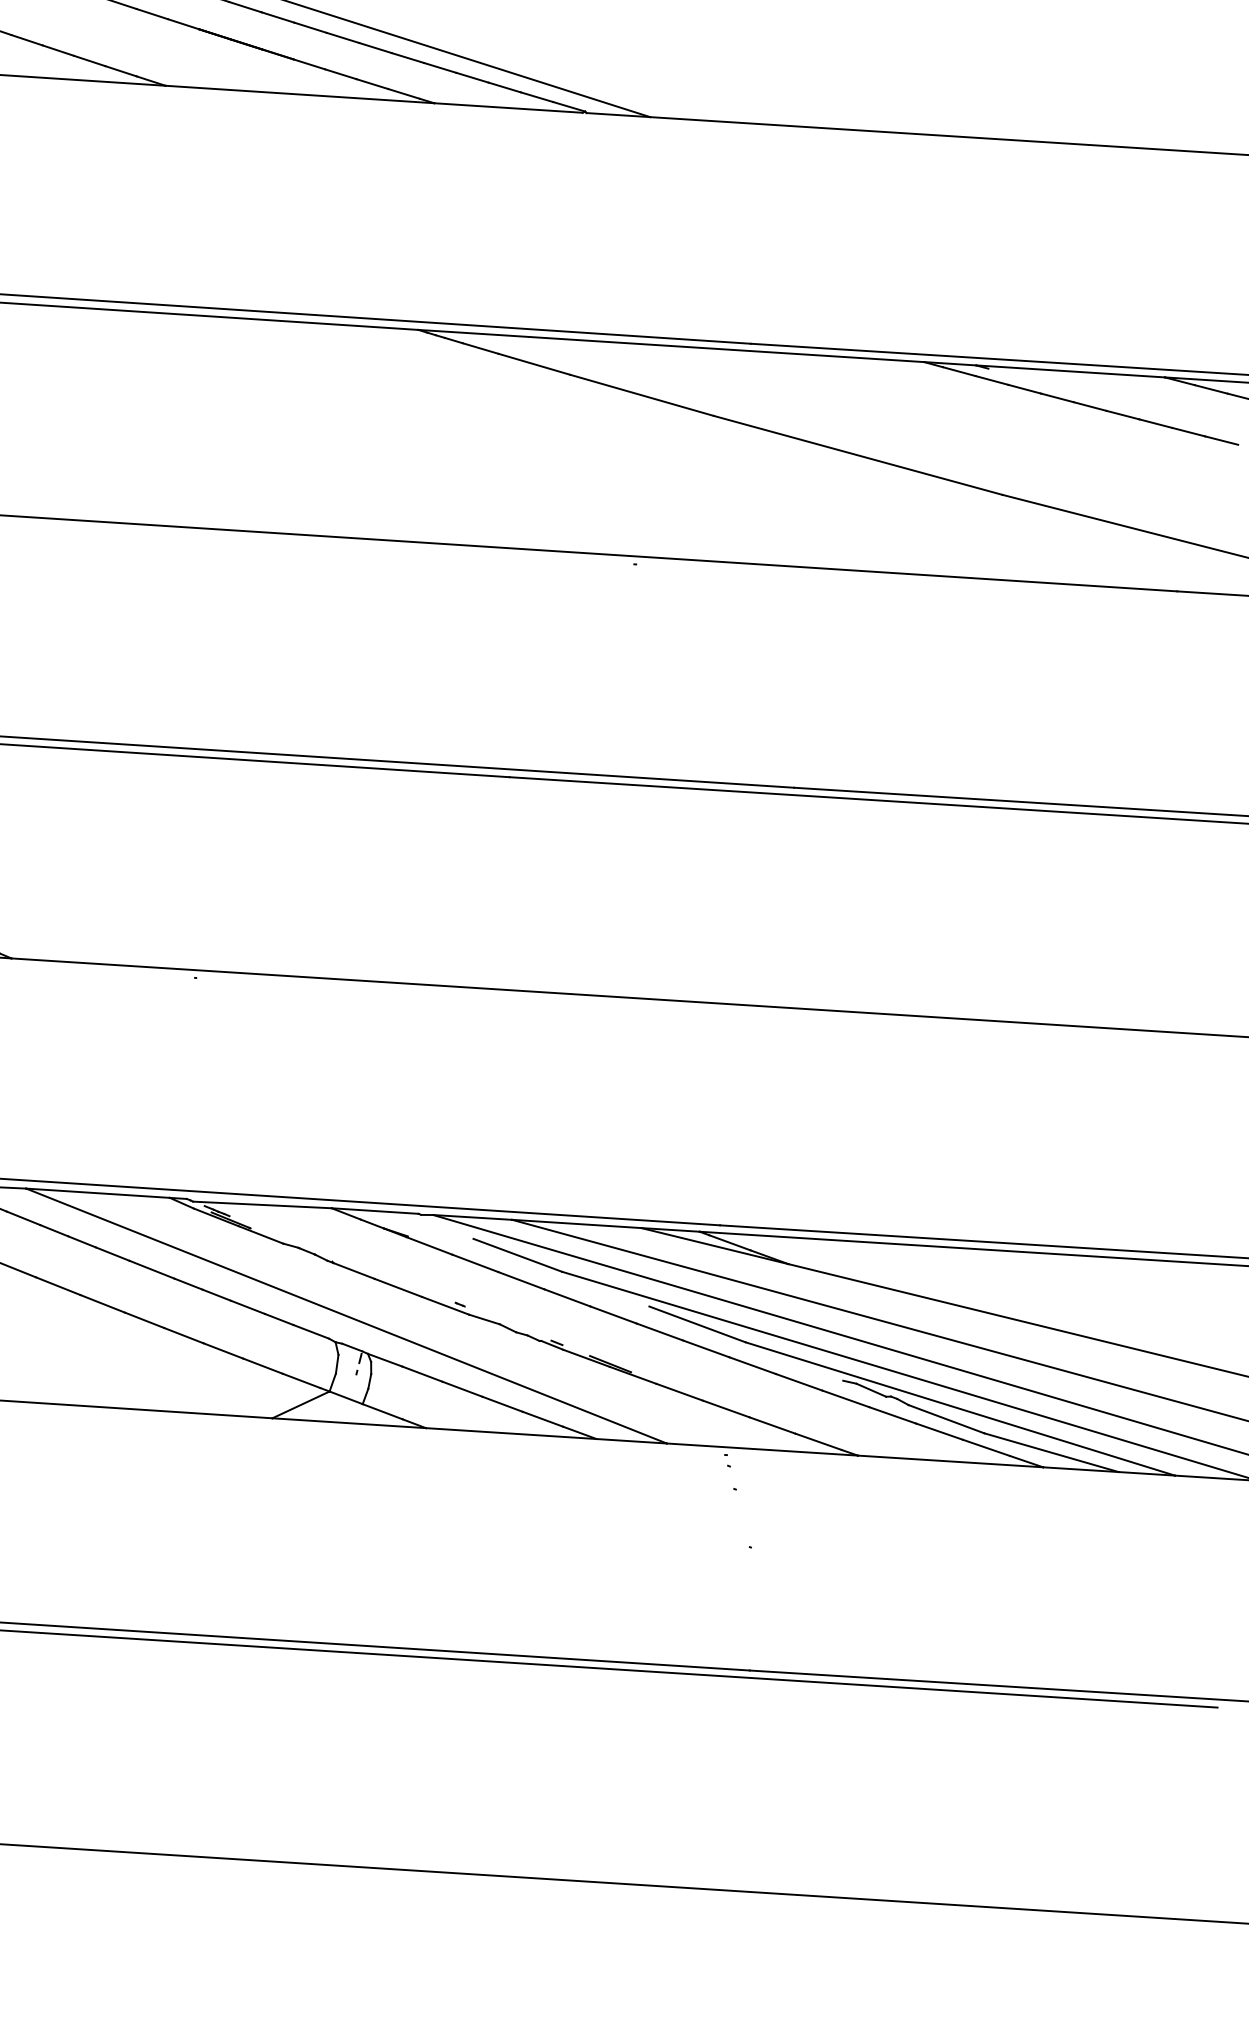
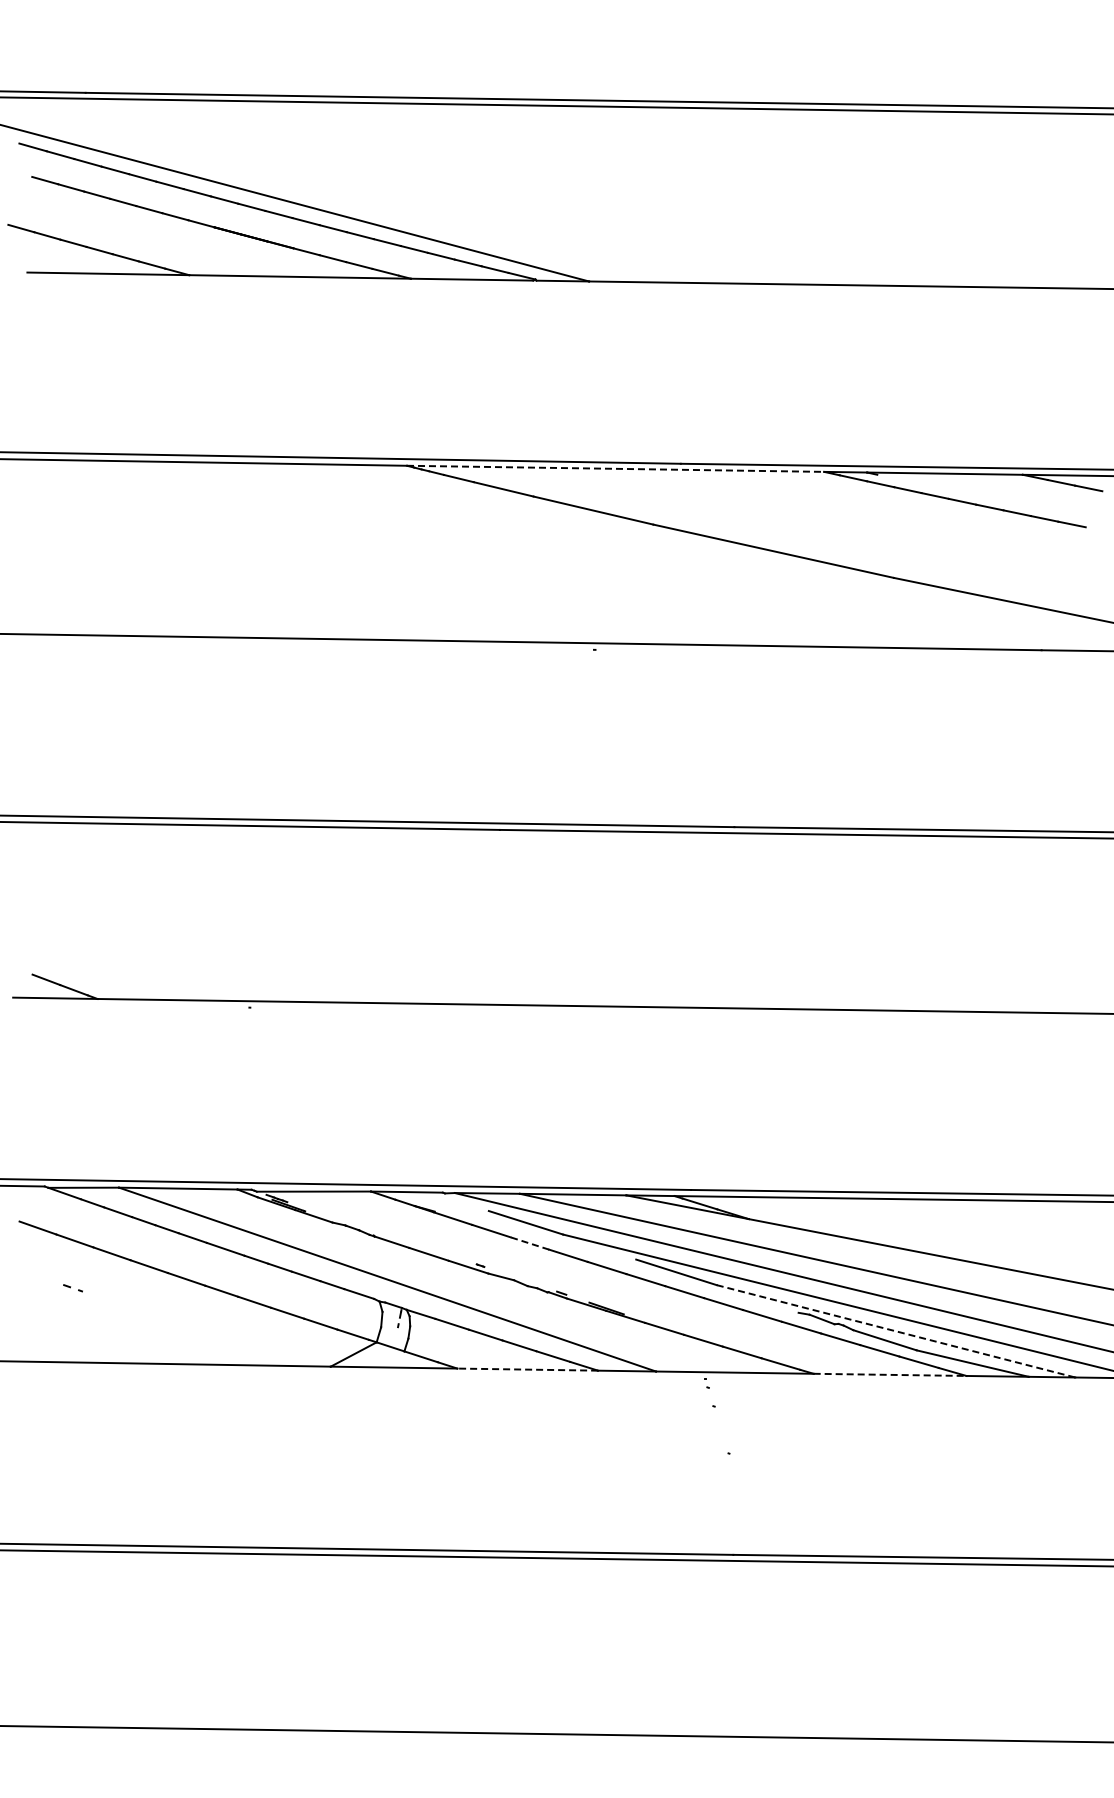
line: (671, 345) -> (615, 468), solid -> dashed
line: (520, 1280) -> (529, 1243), solid -> dashed
line: (960, 1409) -> (896, 1331), solid -> dashed
line: (510, 1433) -> (527, 1369), solid -> dashed
line: (951, 1461) -> (890, 1374), solid -> dashed

